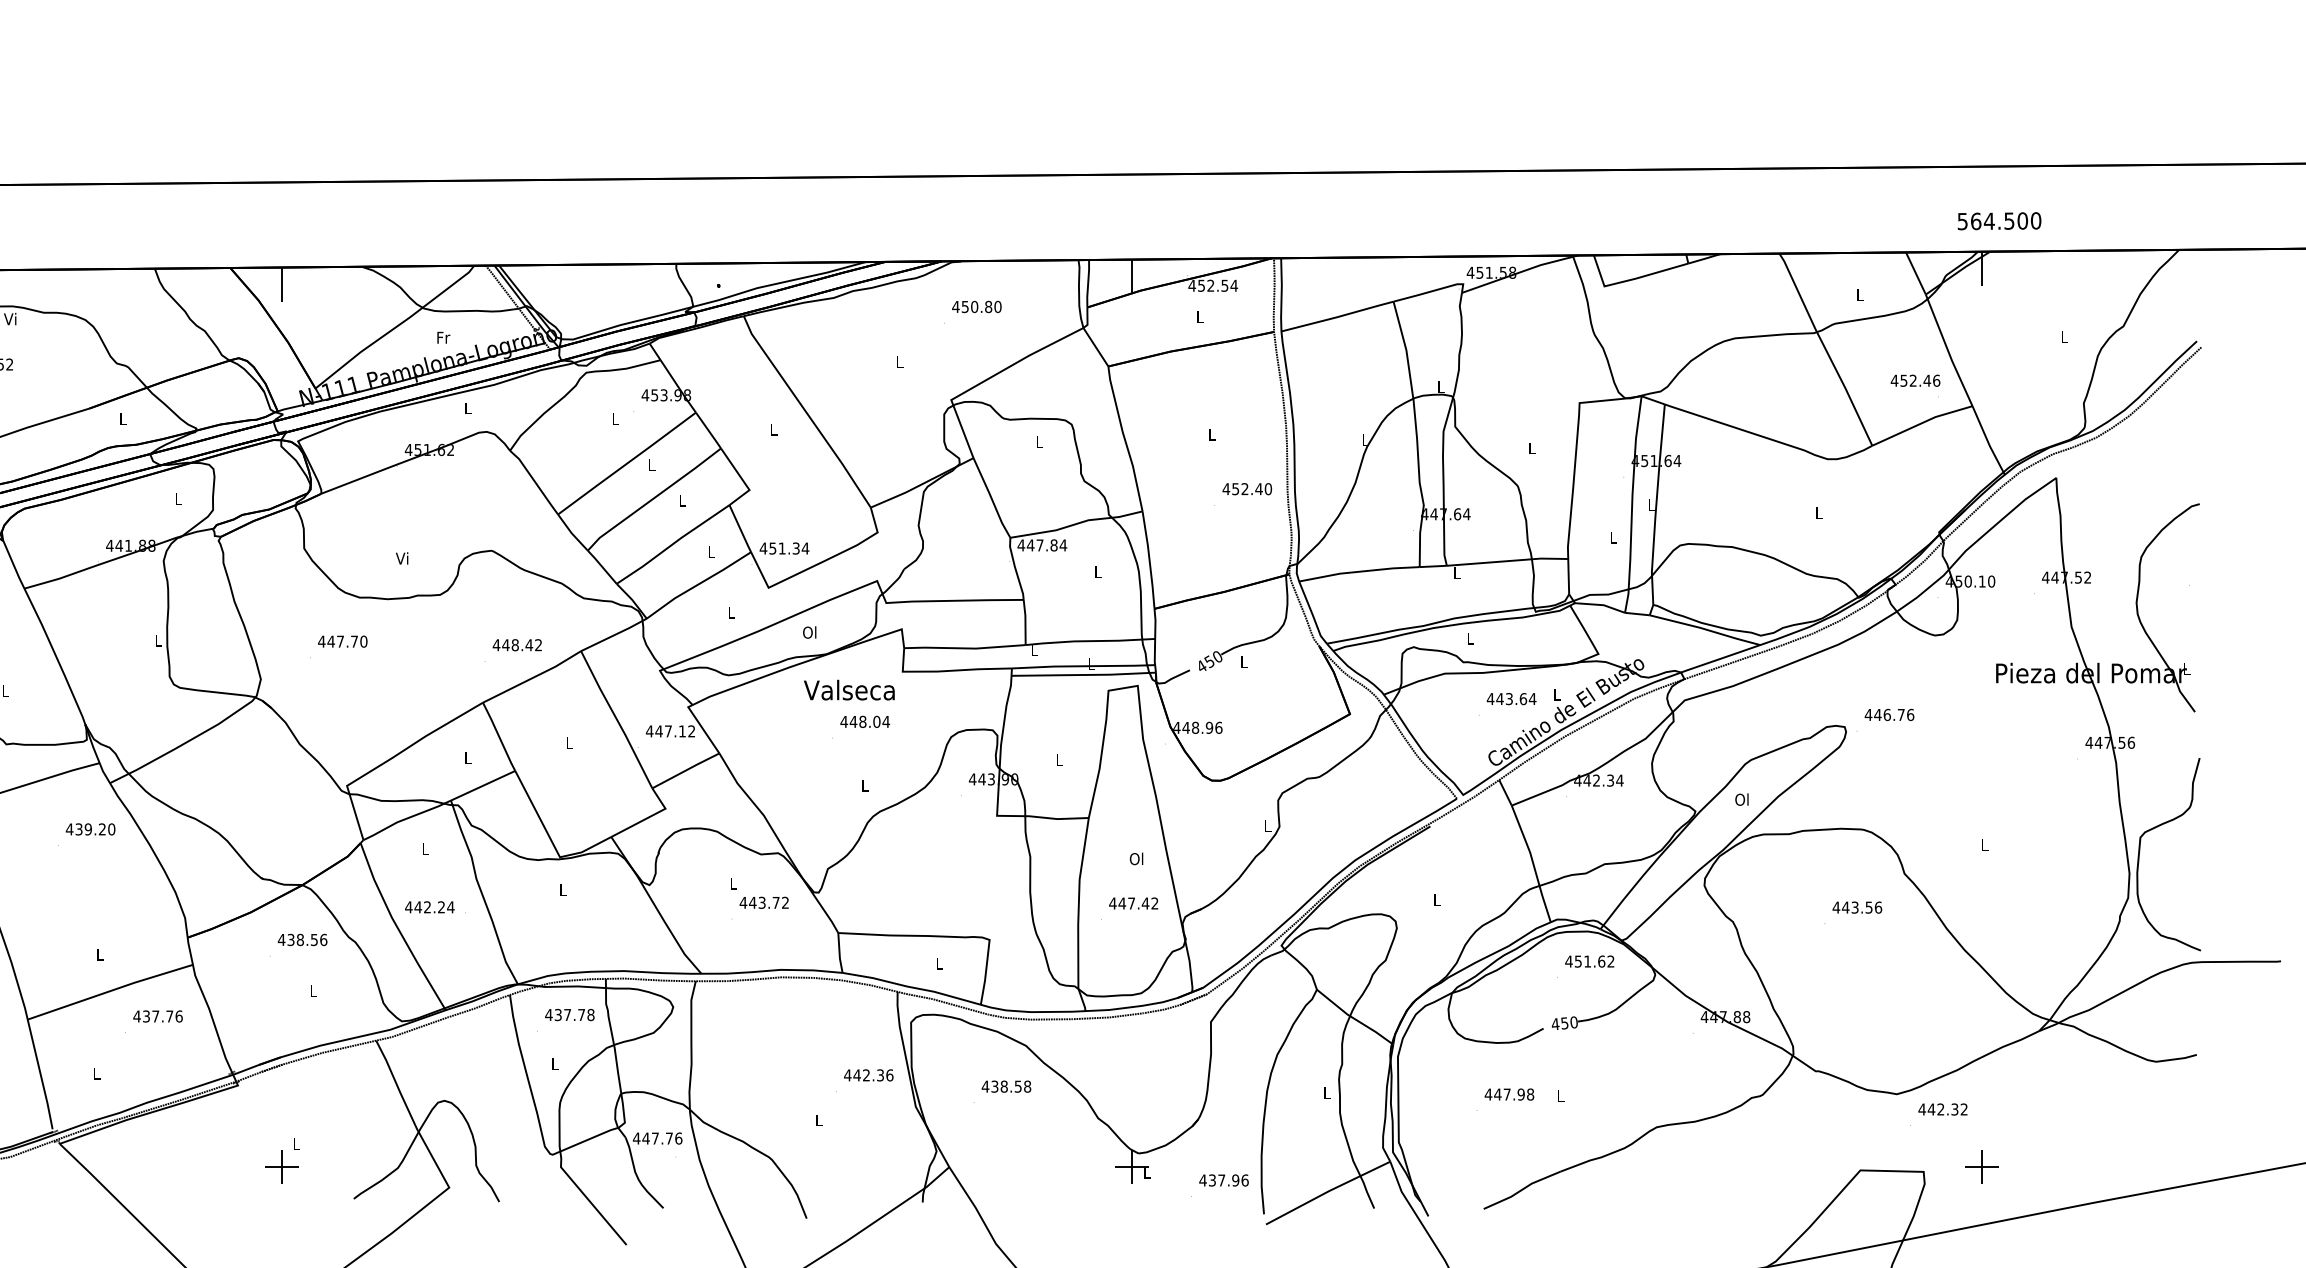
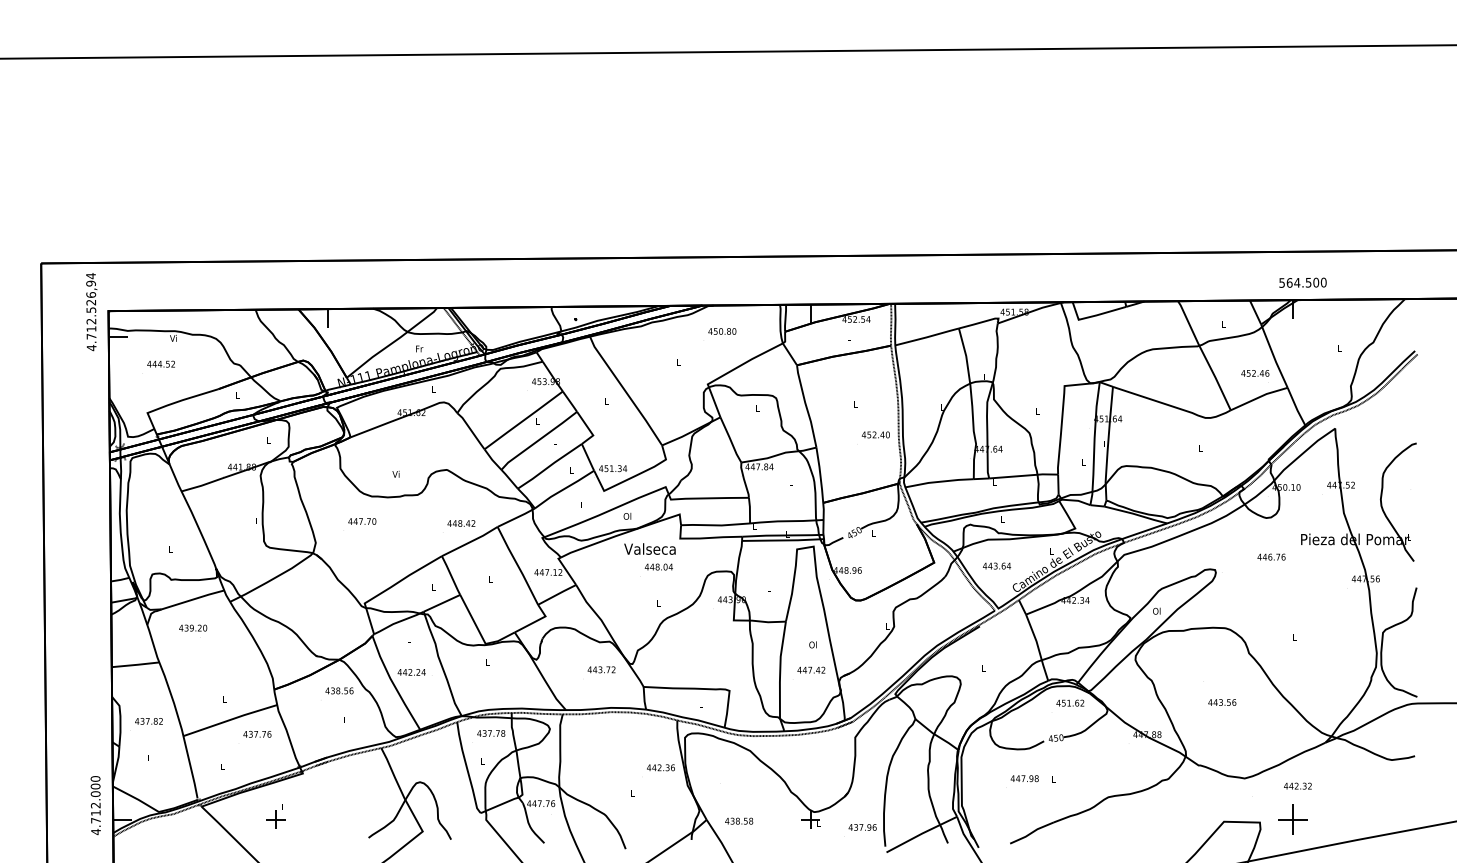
text: (1512, 697) -> (997, 565), moved
text: (1889, 713) -> (1271, 556), moved
text: (91, 828) -> (193, 627), moved
text: (1857, 907) -> (1222, 702), moved
text: (1007, 1085) -> (739, 820), moved
text: (1942, 1108) -> (1297, 785), moved
part: (281, 1161) -> (275, 816), moved
part: (1981, 1166) -> (1292, 819), size x1.6

